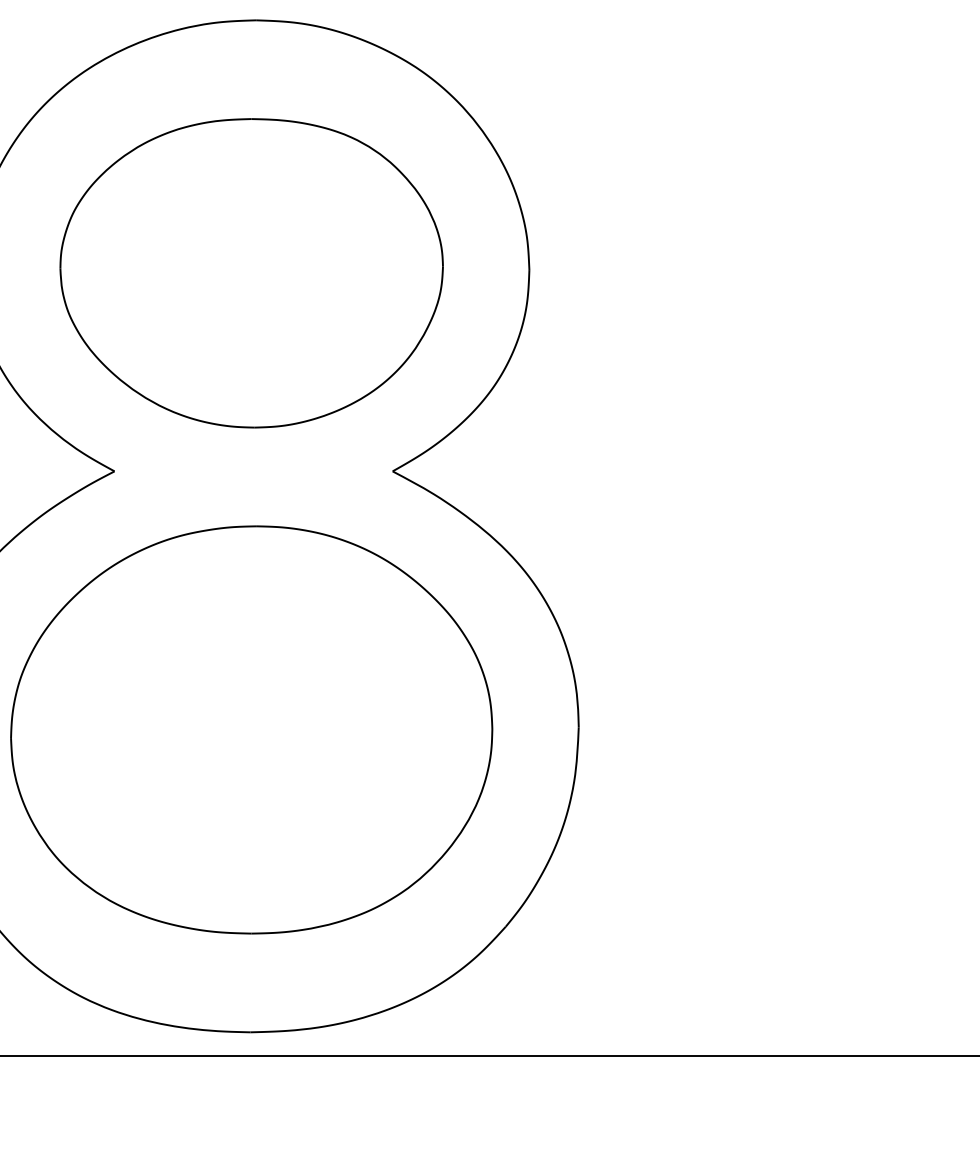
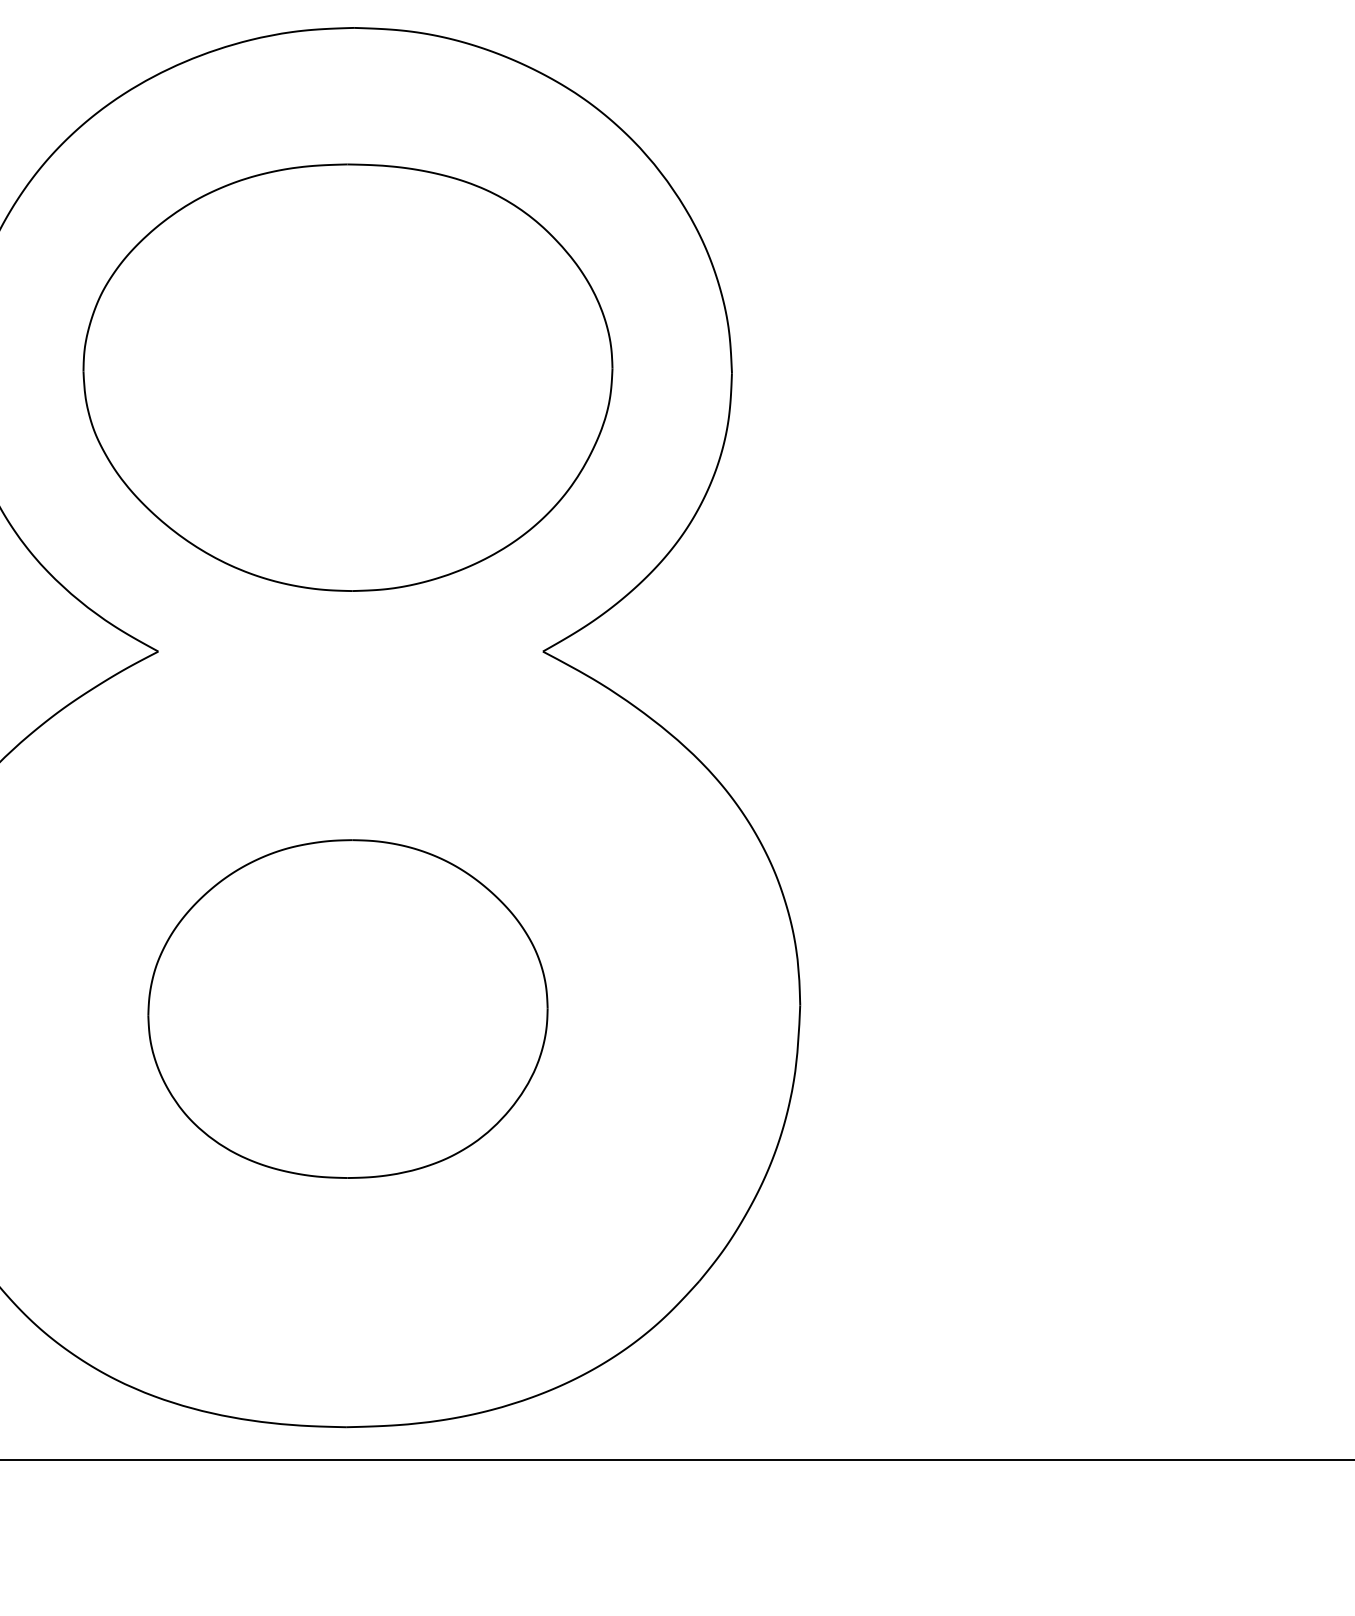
part: (251, 729) -> (347, 1008), size x0.6

